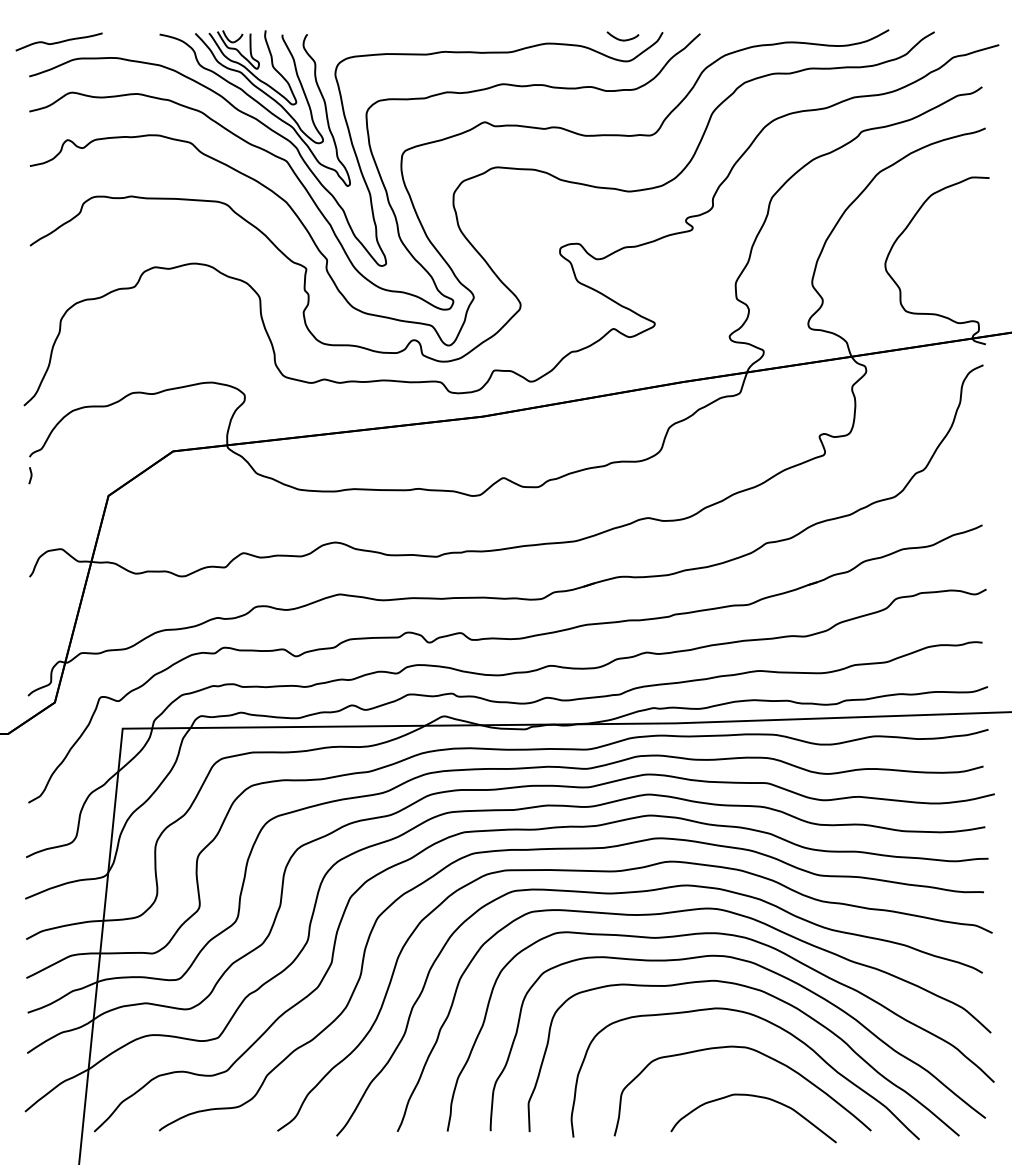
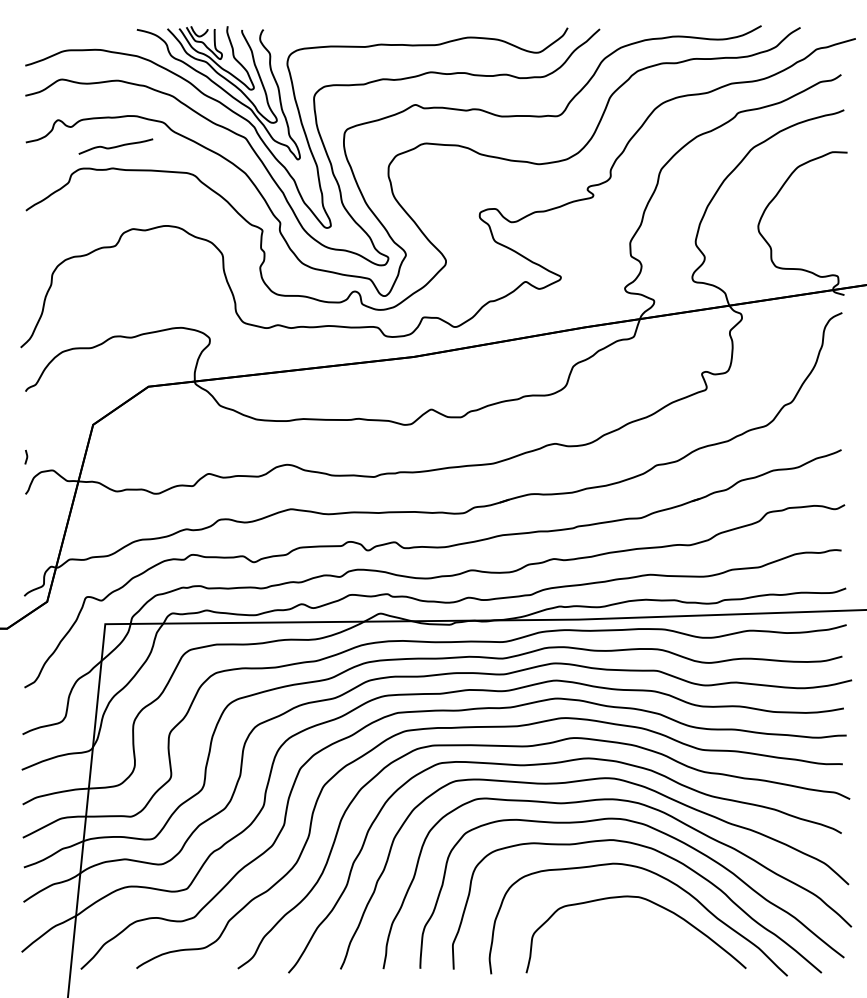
curve: (622, 39) -> (533, 34), removed
curve: (58, 41) -> (115, 146), moved
line: (30, 475) -> (26, 457), moved
curve: (756, 1097) -> (648, 939), removed

